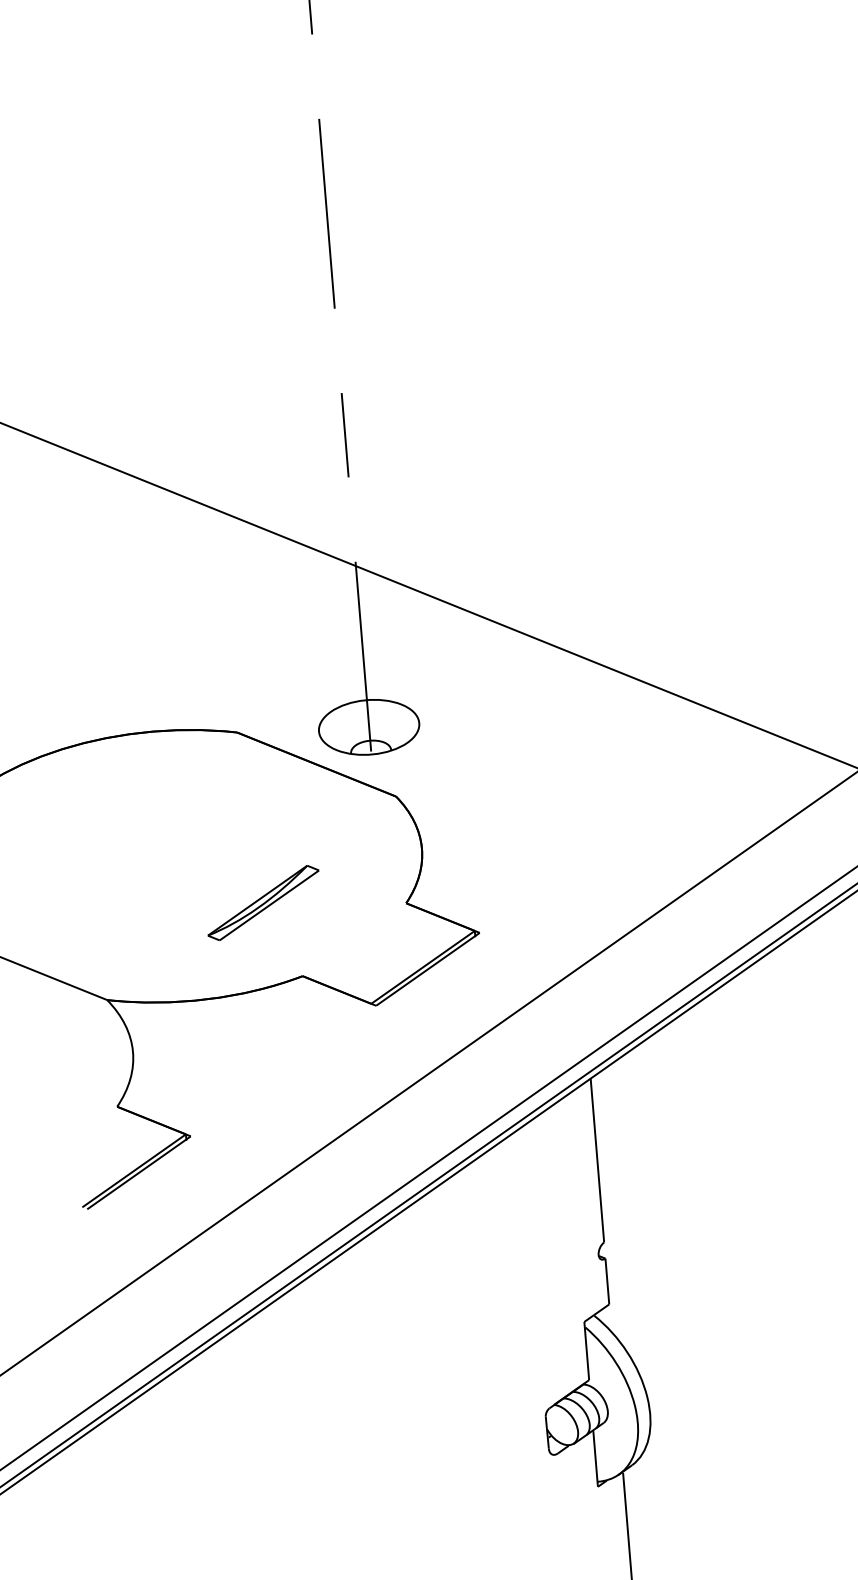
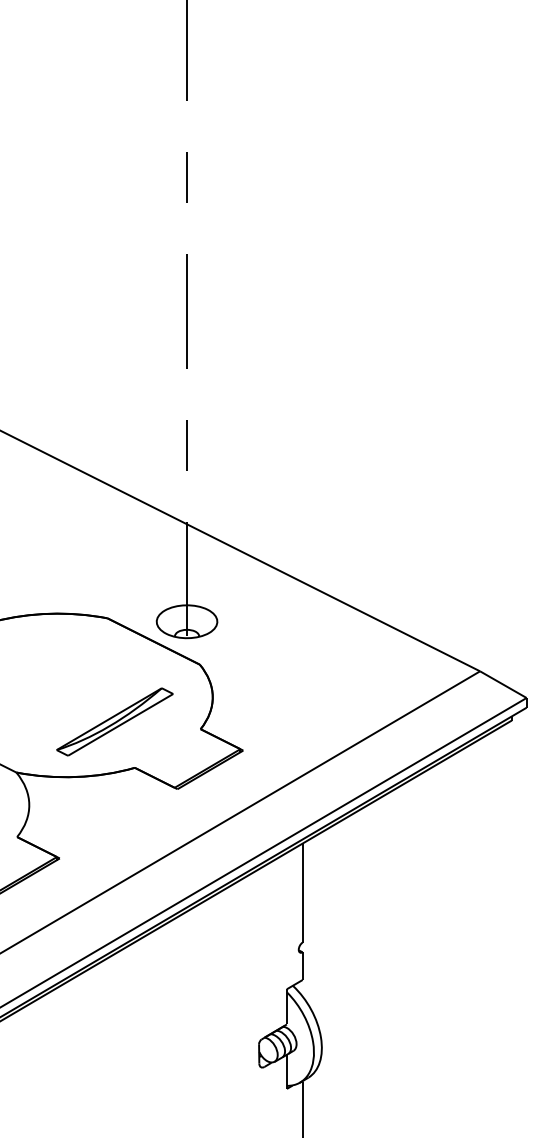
part: (262, 902) -> (114, 721), size x1.67

